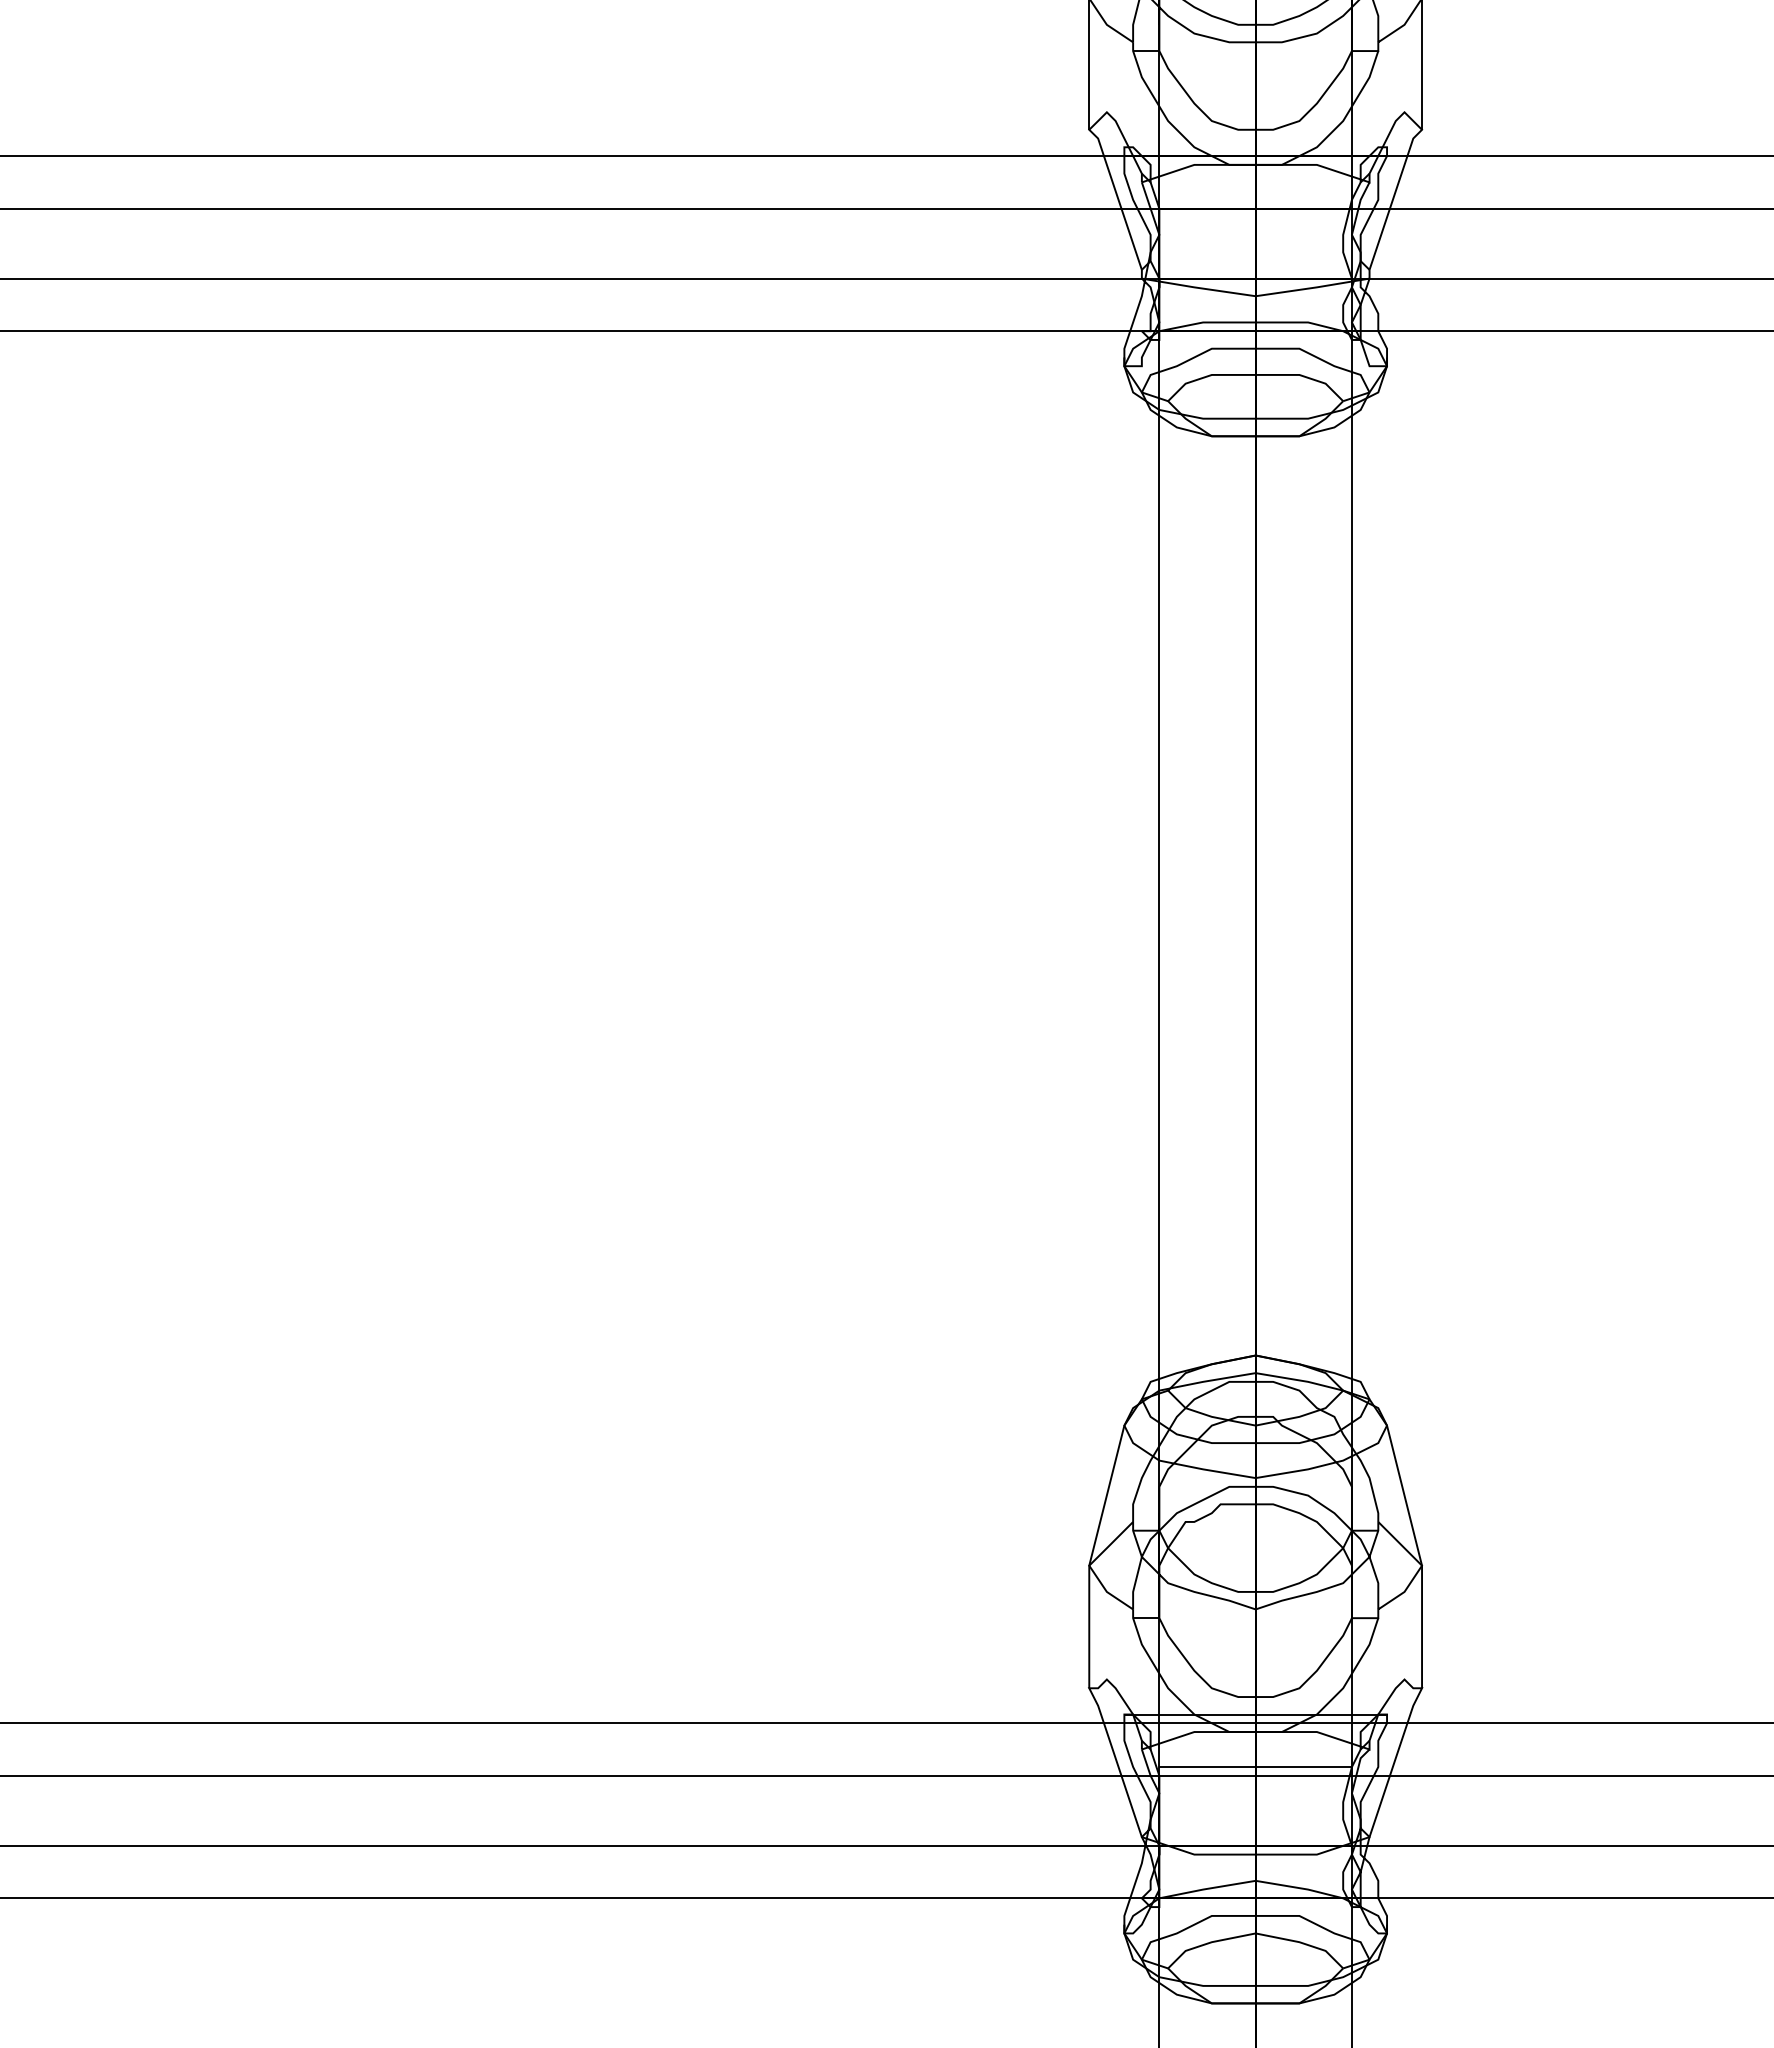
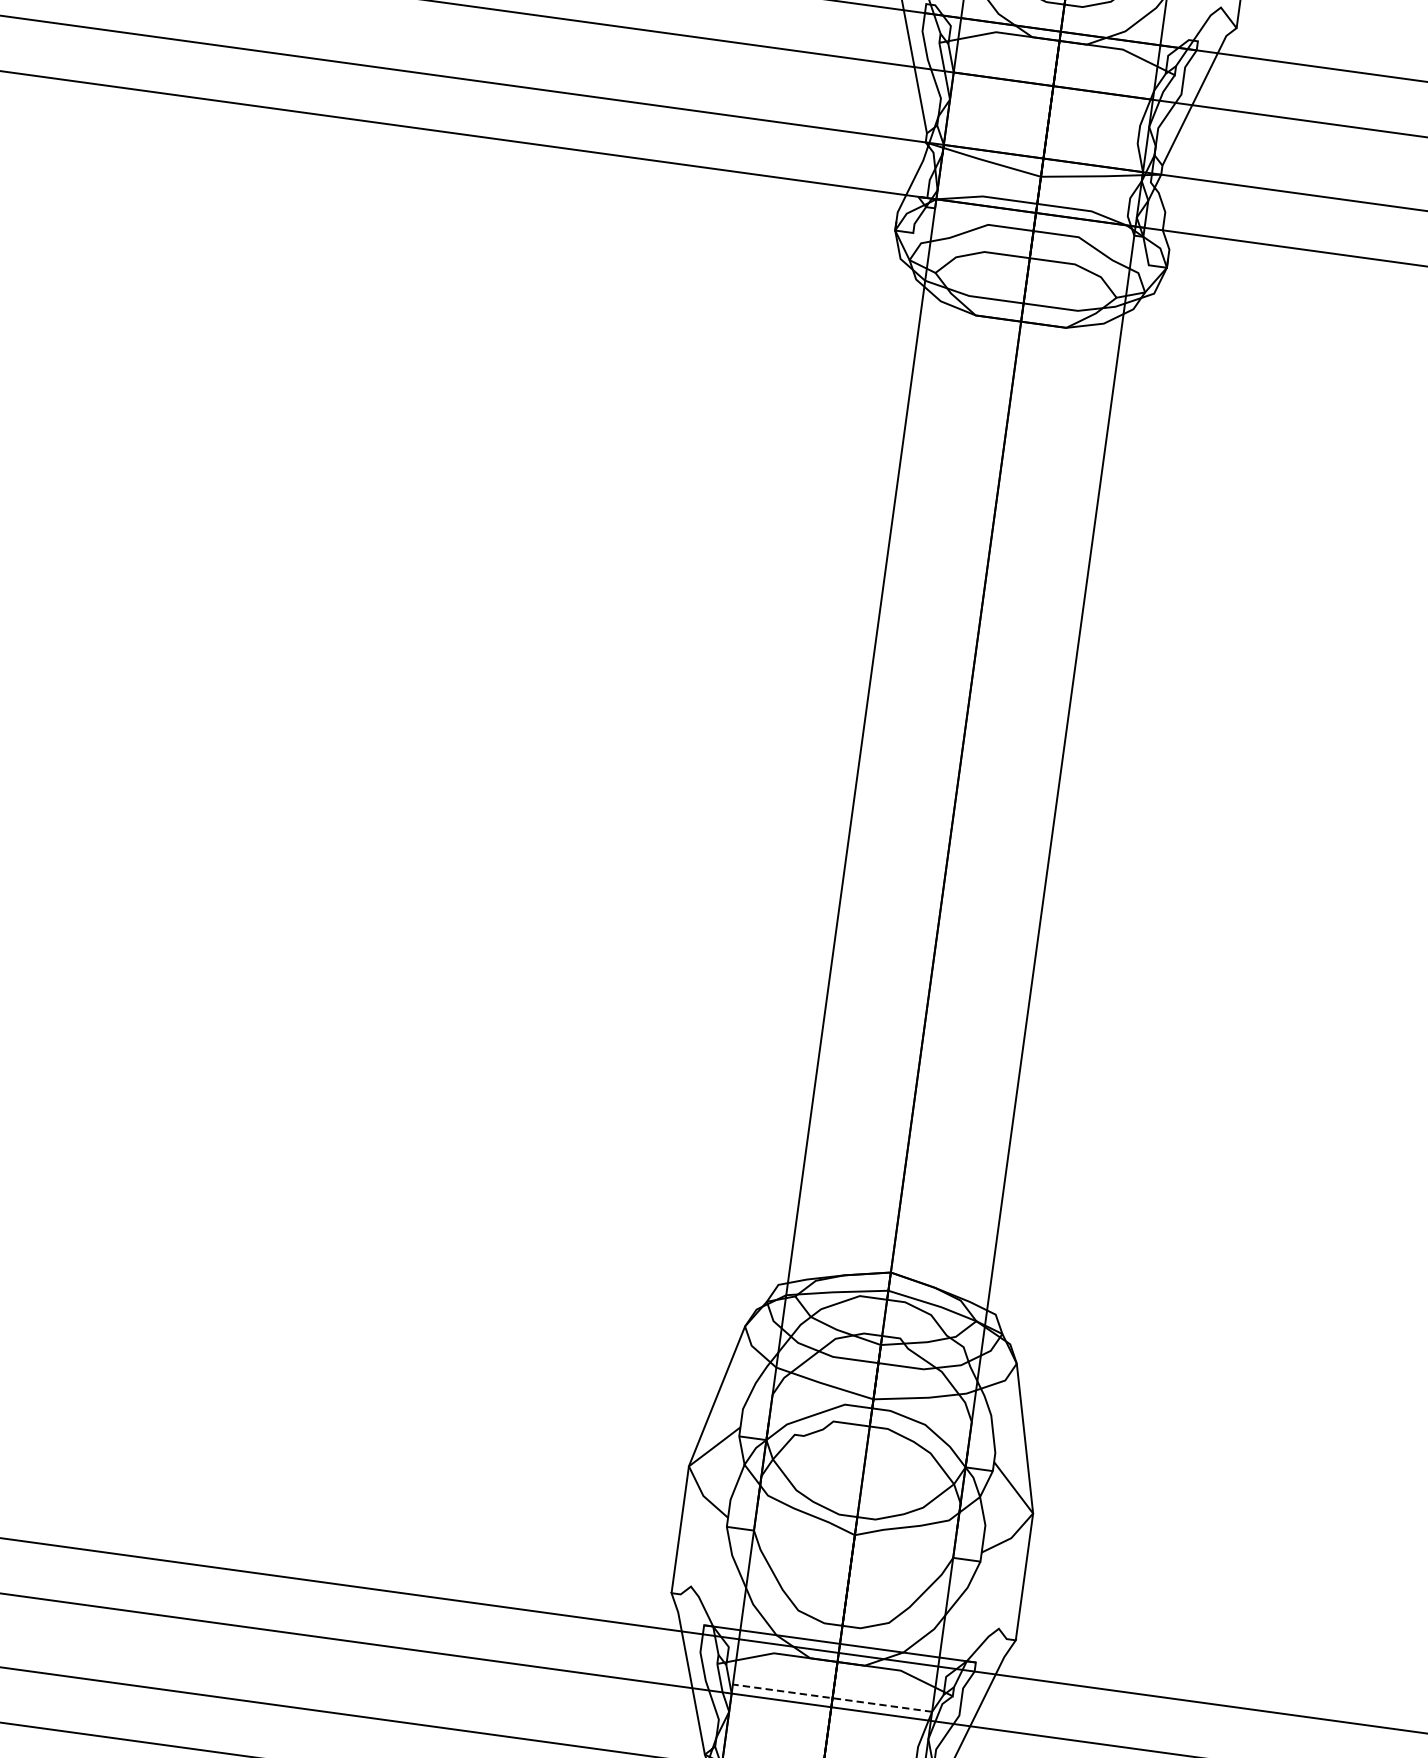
line: (1255, 1767) -> (832, 1698), solid -> dashed

